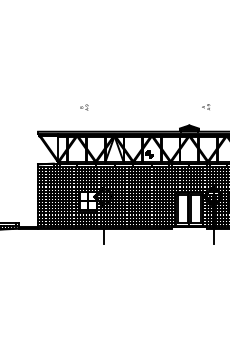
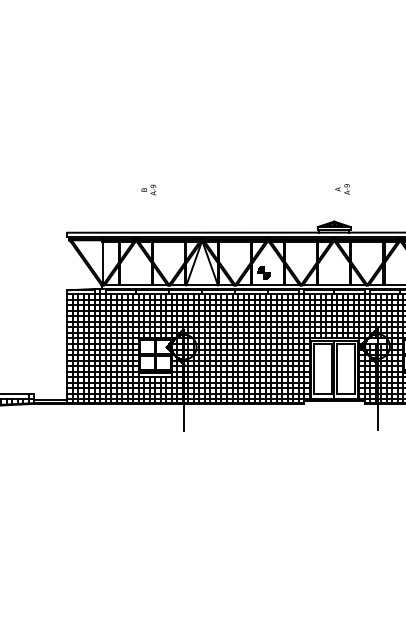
text: (206, 107) -> (343, 189), moved

